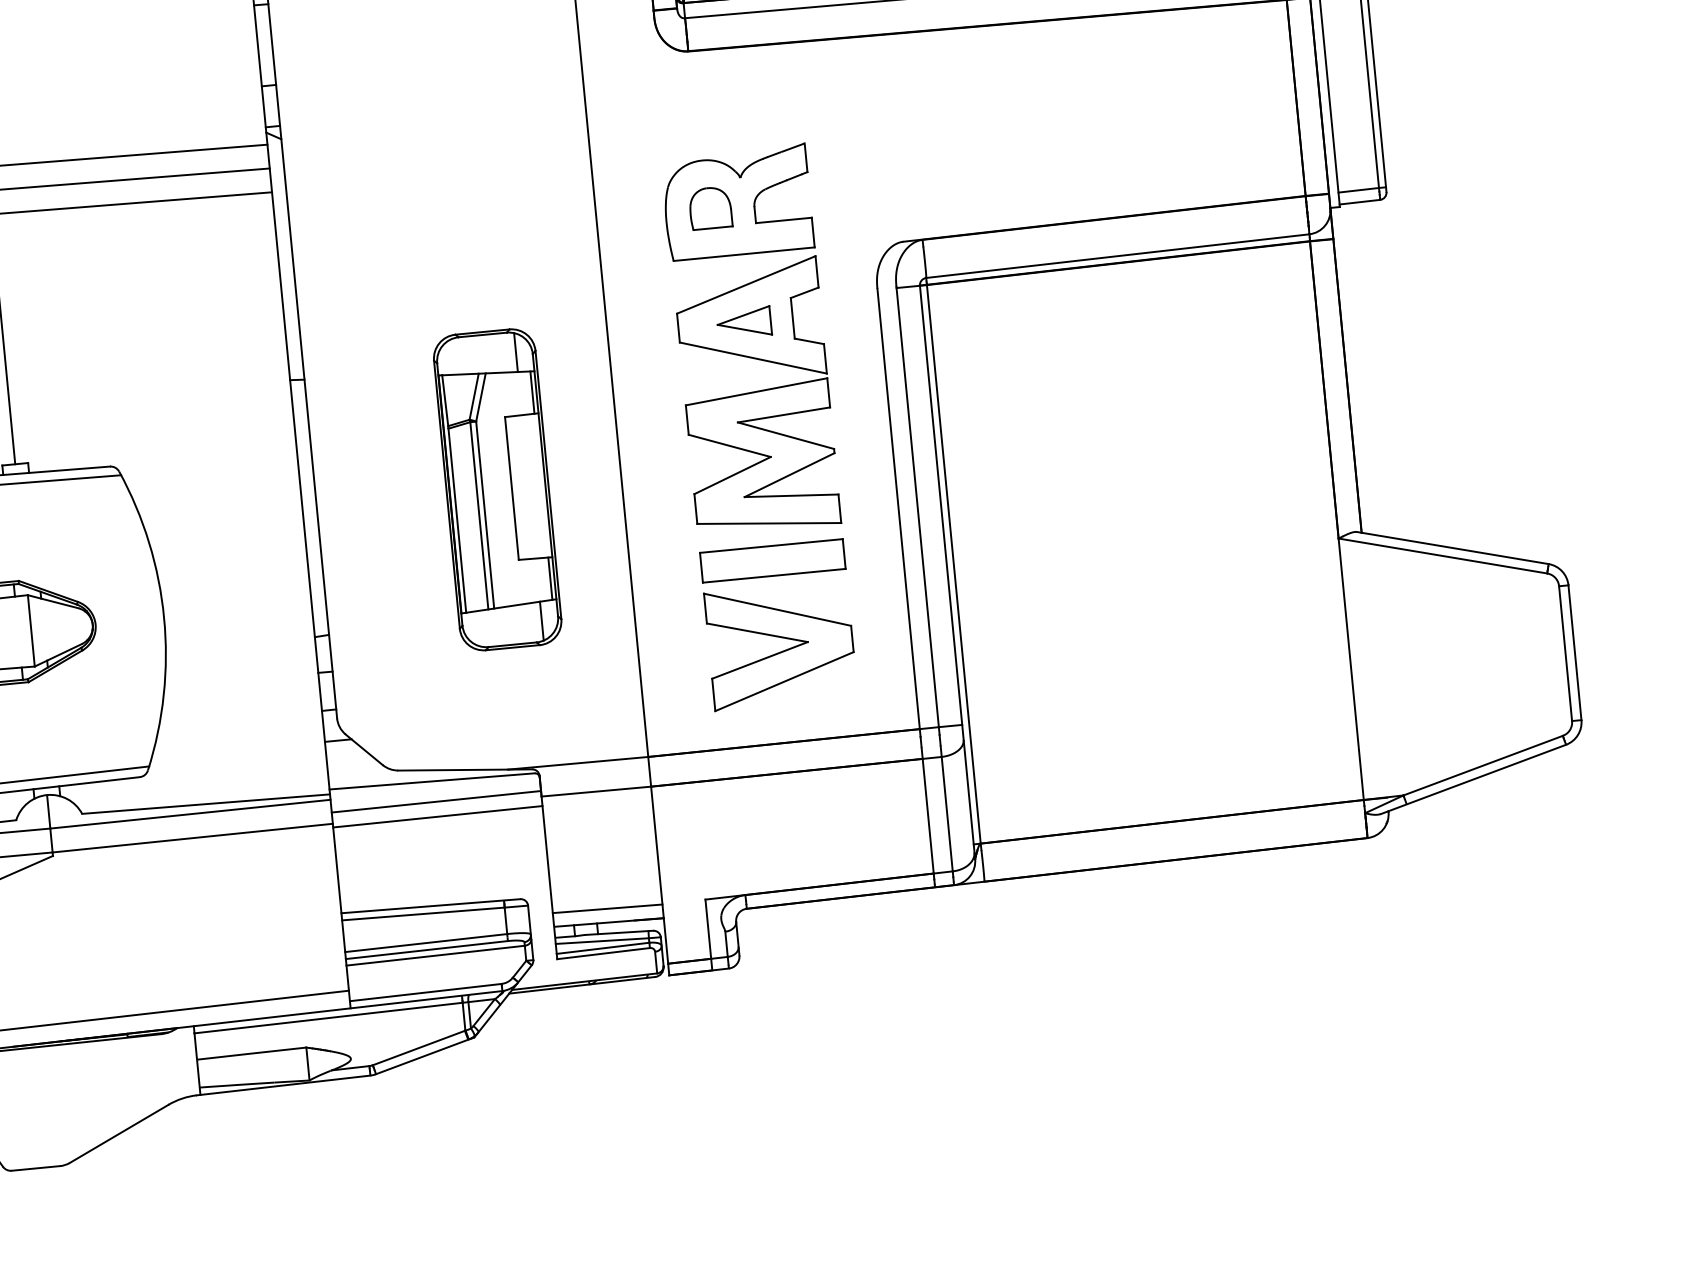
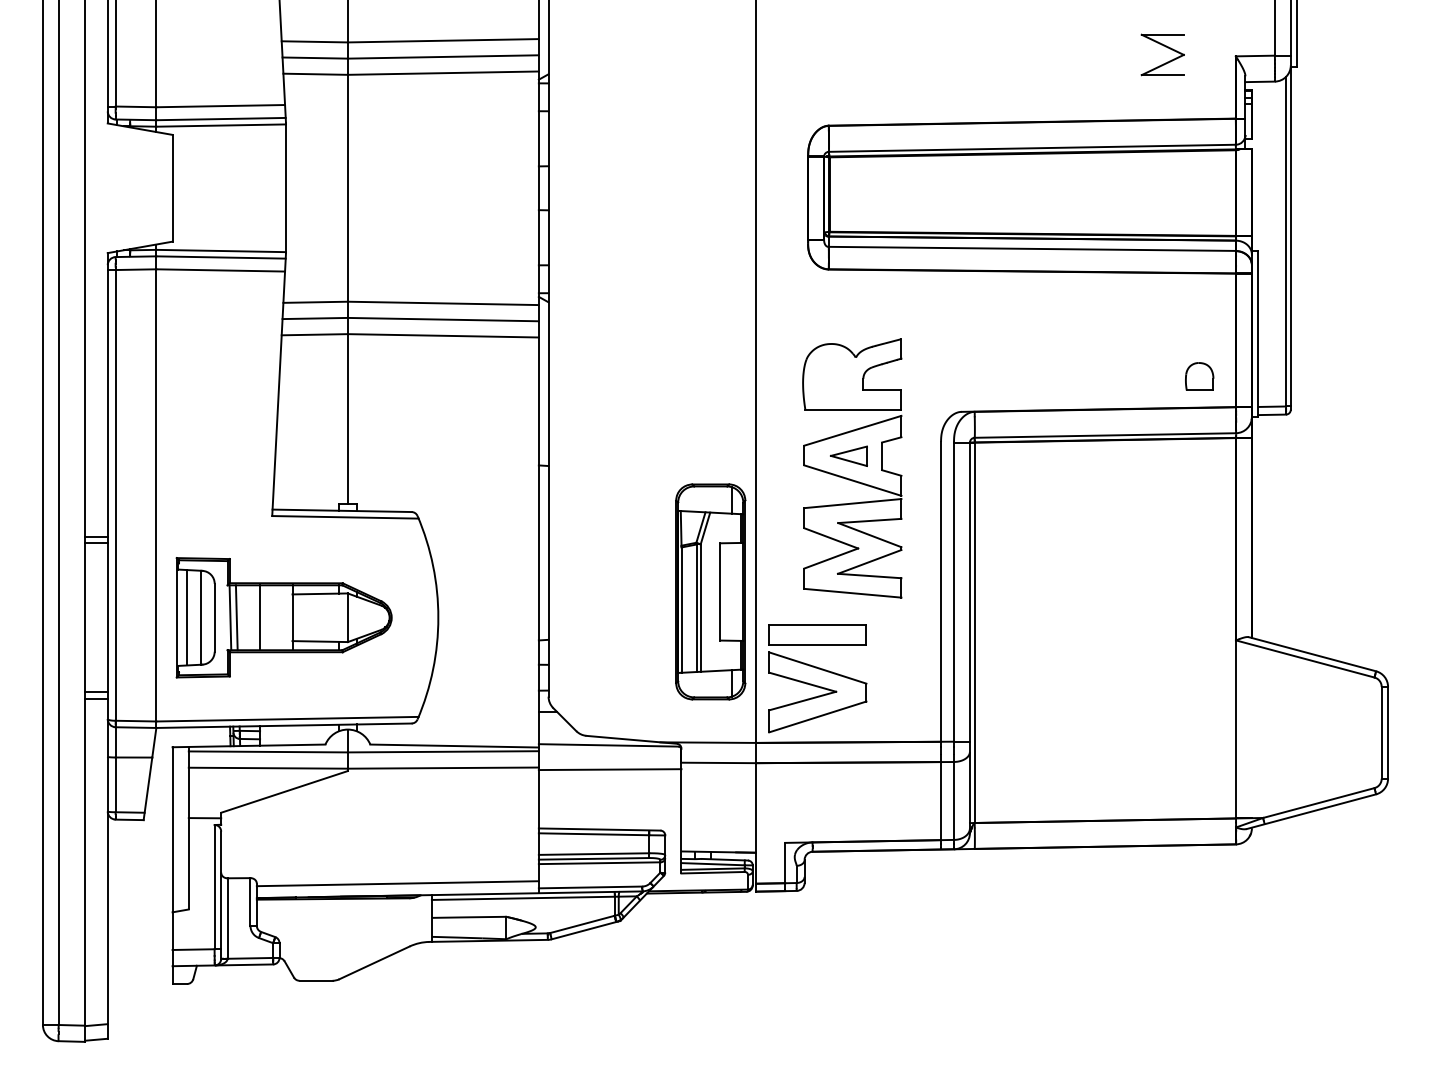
part: (710, 207) -> (1199, 376), moved
part: (497, 489) -> (710, 591), moved
part: (778, 625) -> (817, 678), moved
line: (435, 800) -> (609, 758), removed
line: (607, 908) -> (718, 842), removed

